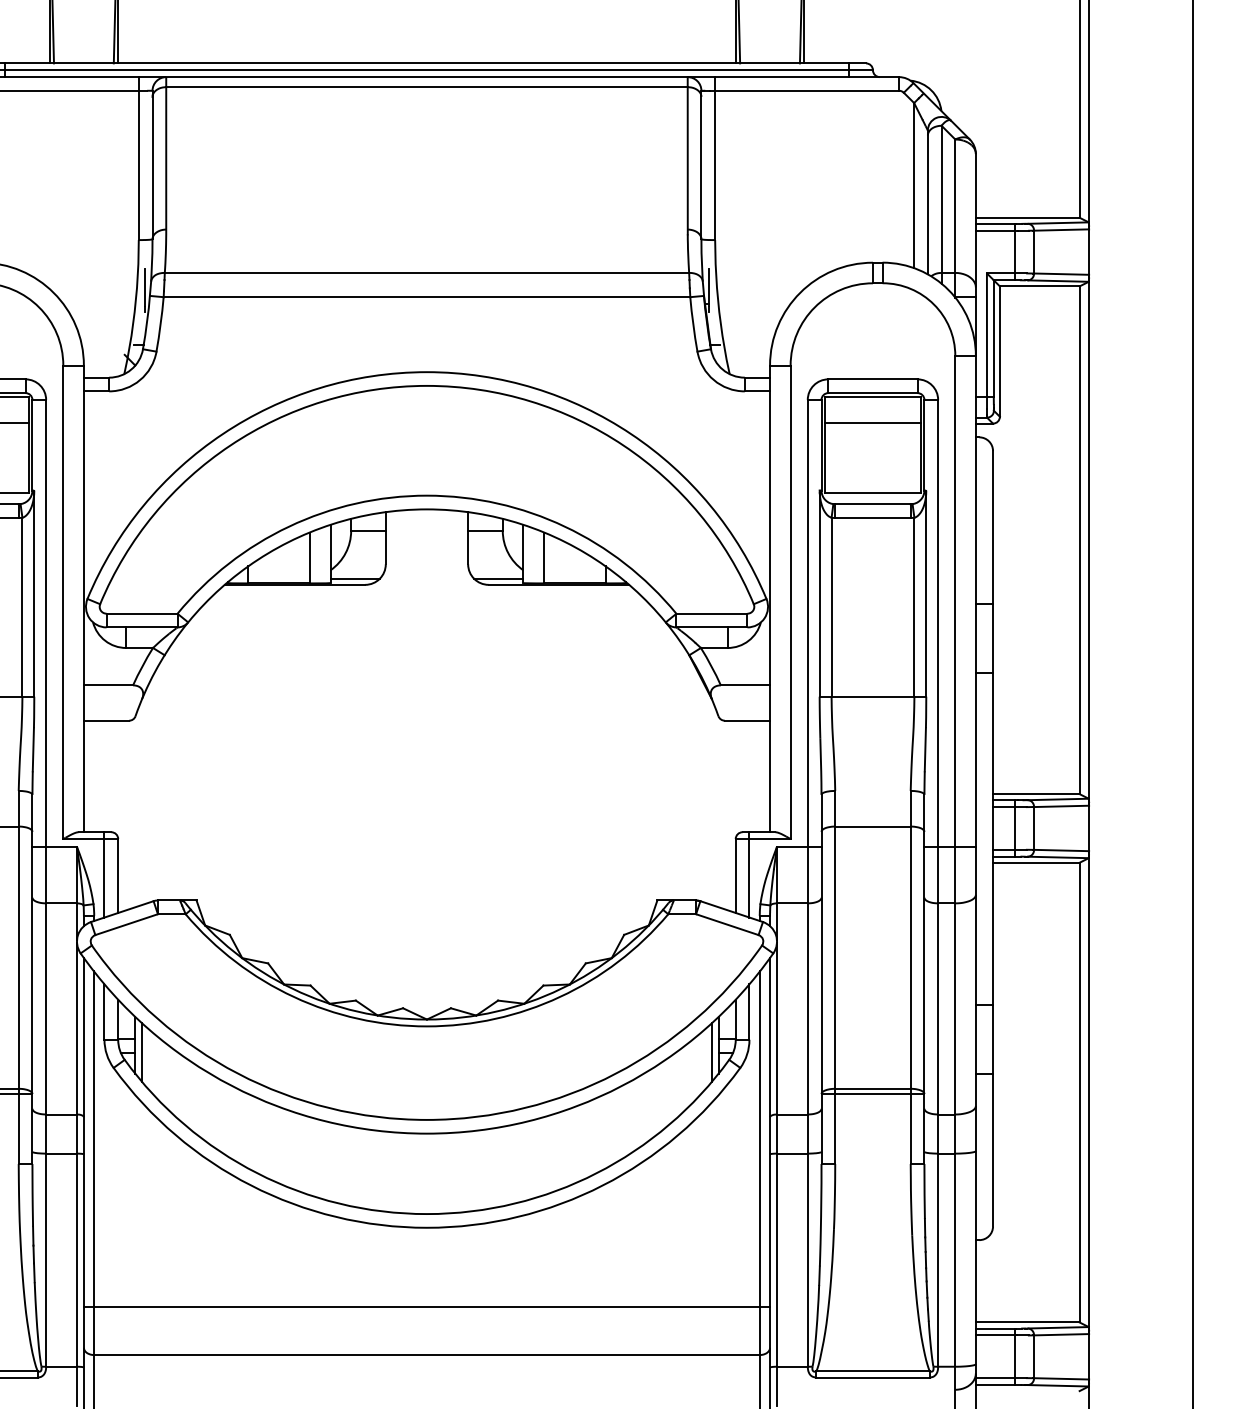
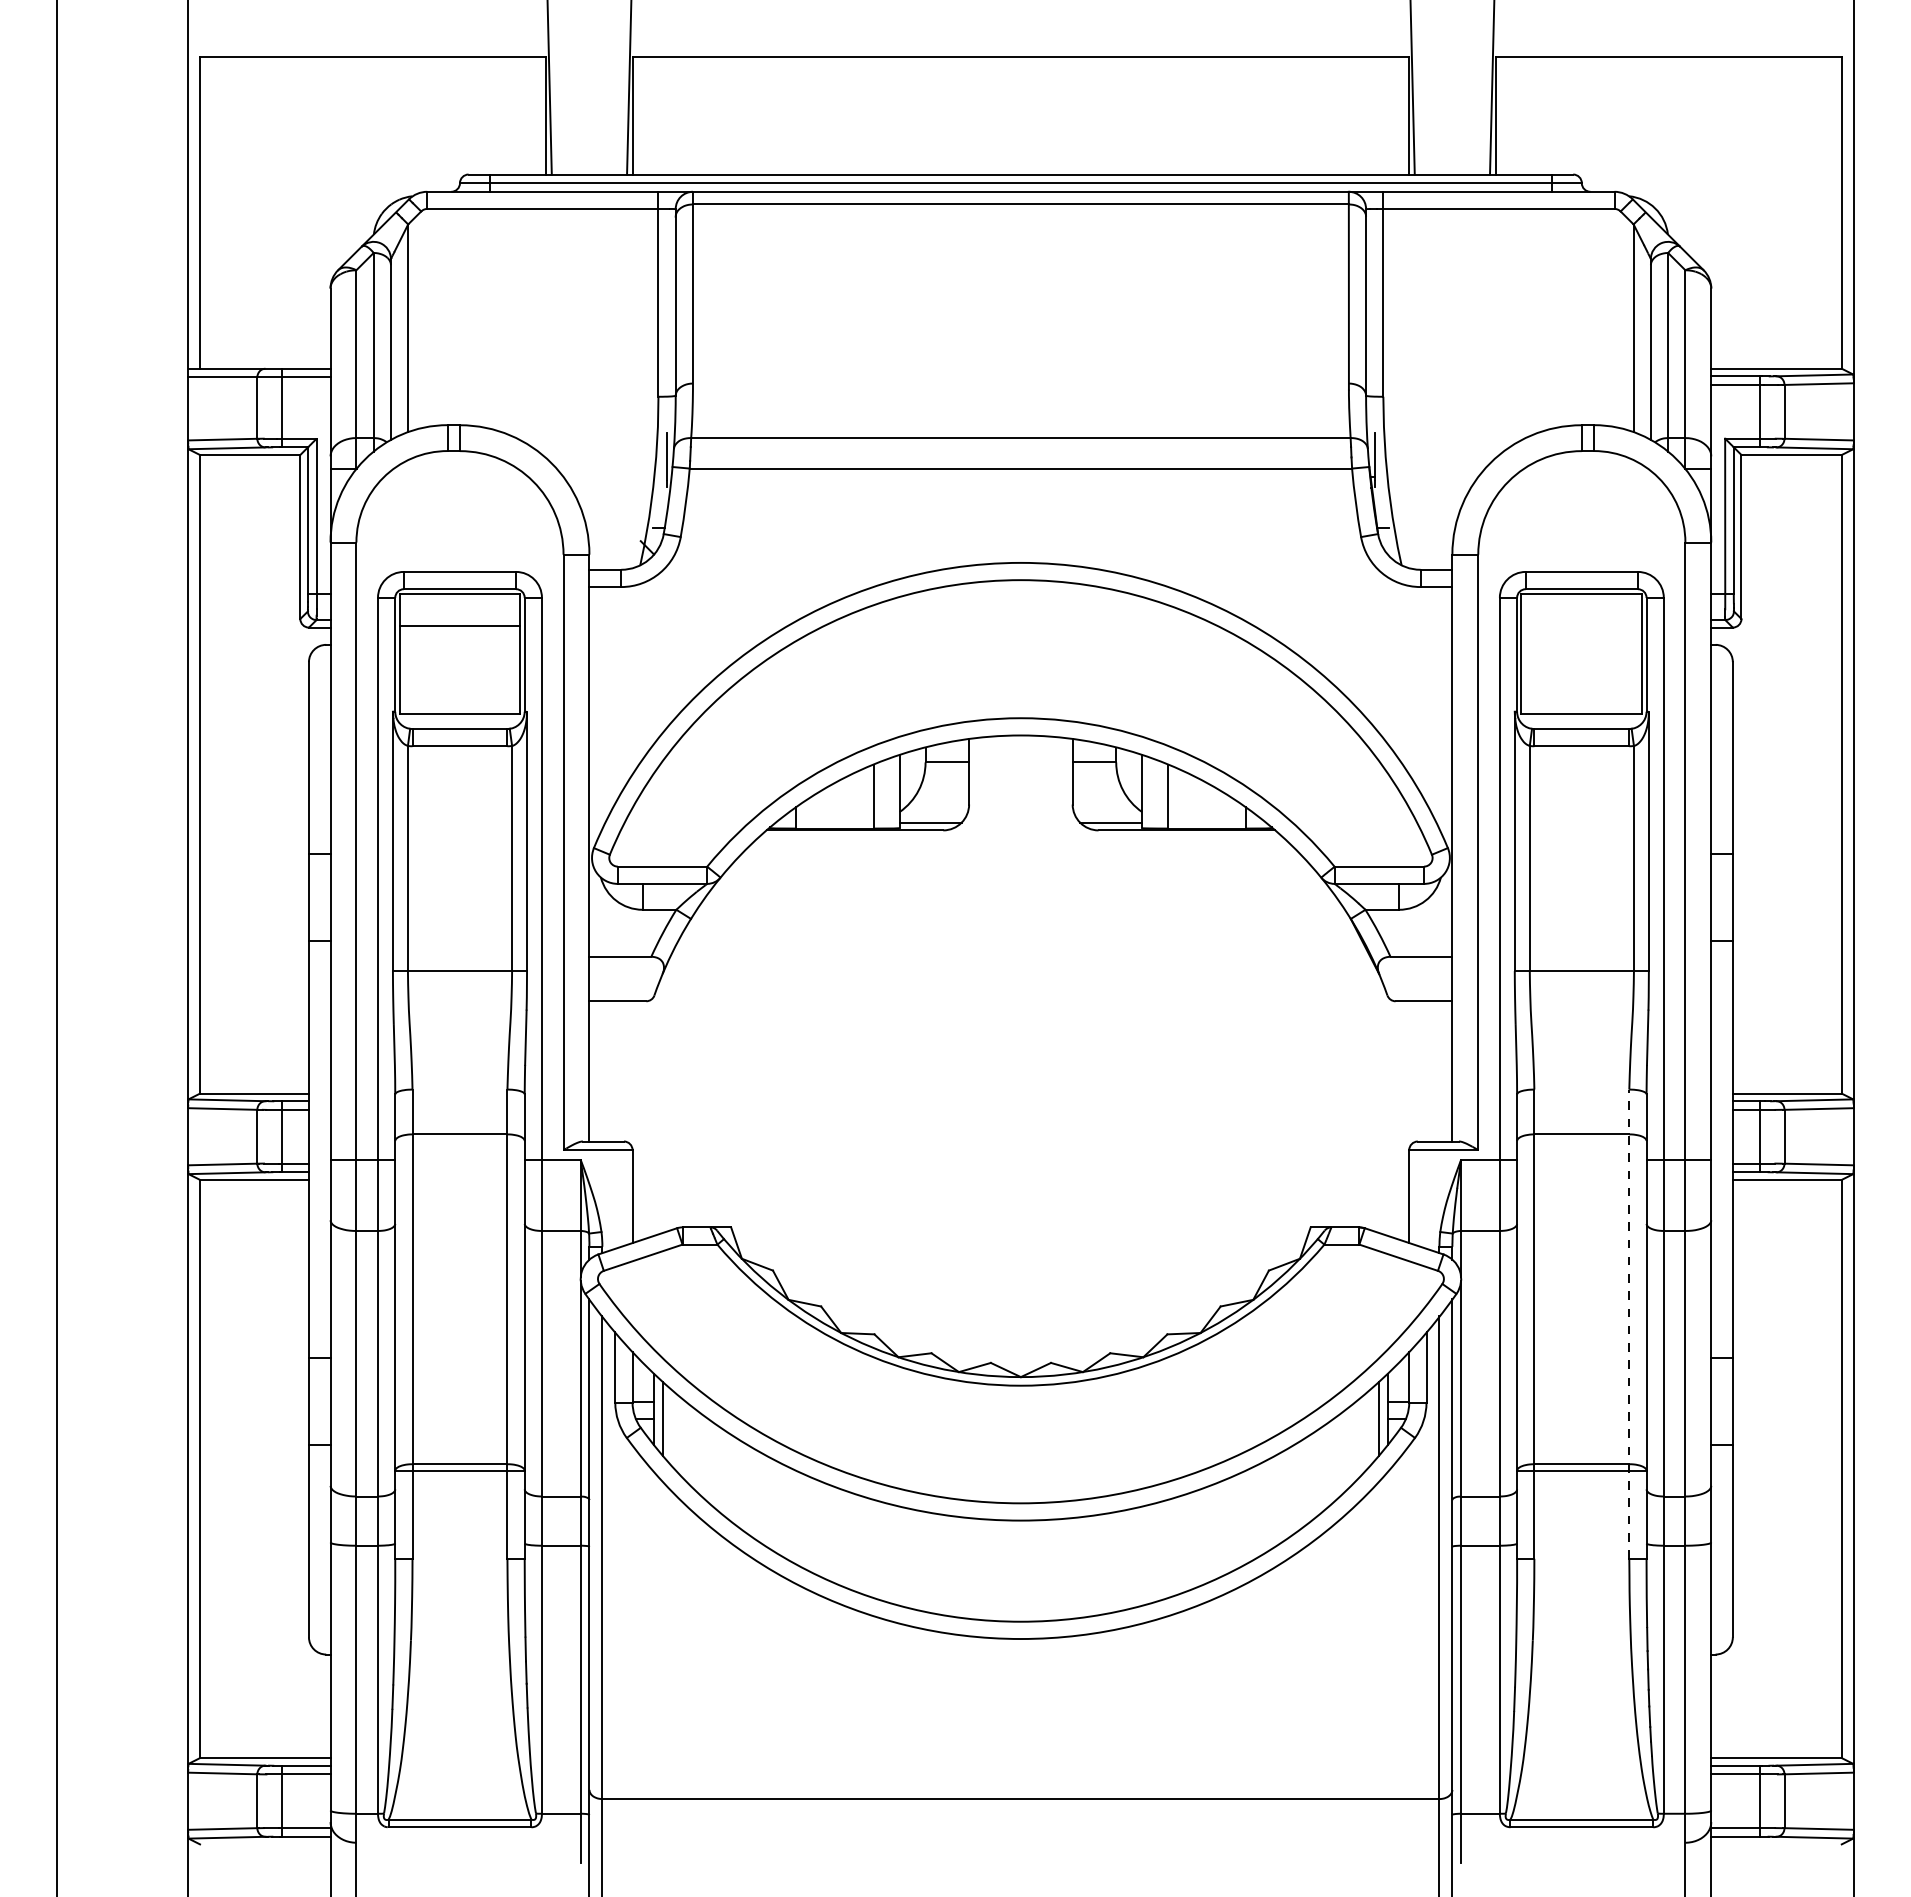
line: (872, 422) -> (1581, 626), removed
line: (104, 874) -> (615, 1194), removed
line: (749, 874) -> (1426, 1194), removed
line: (910, 977) -> (1629, 1324), solid -> dashed
line: (426, 1306) -> (1020, 1738), removed

